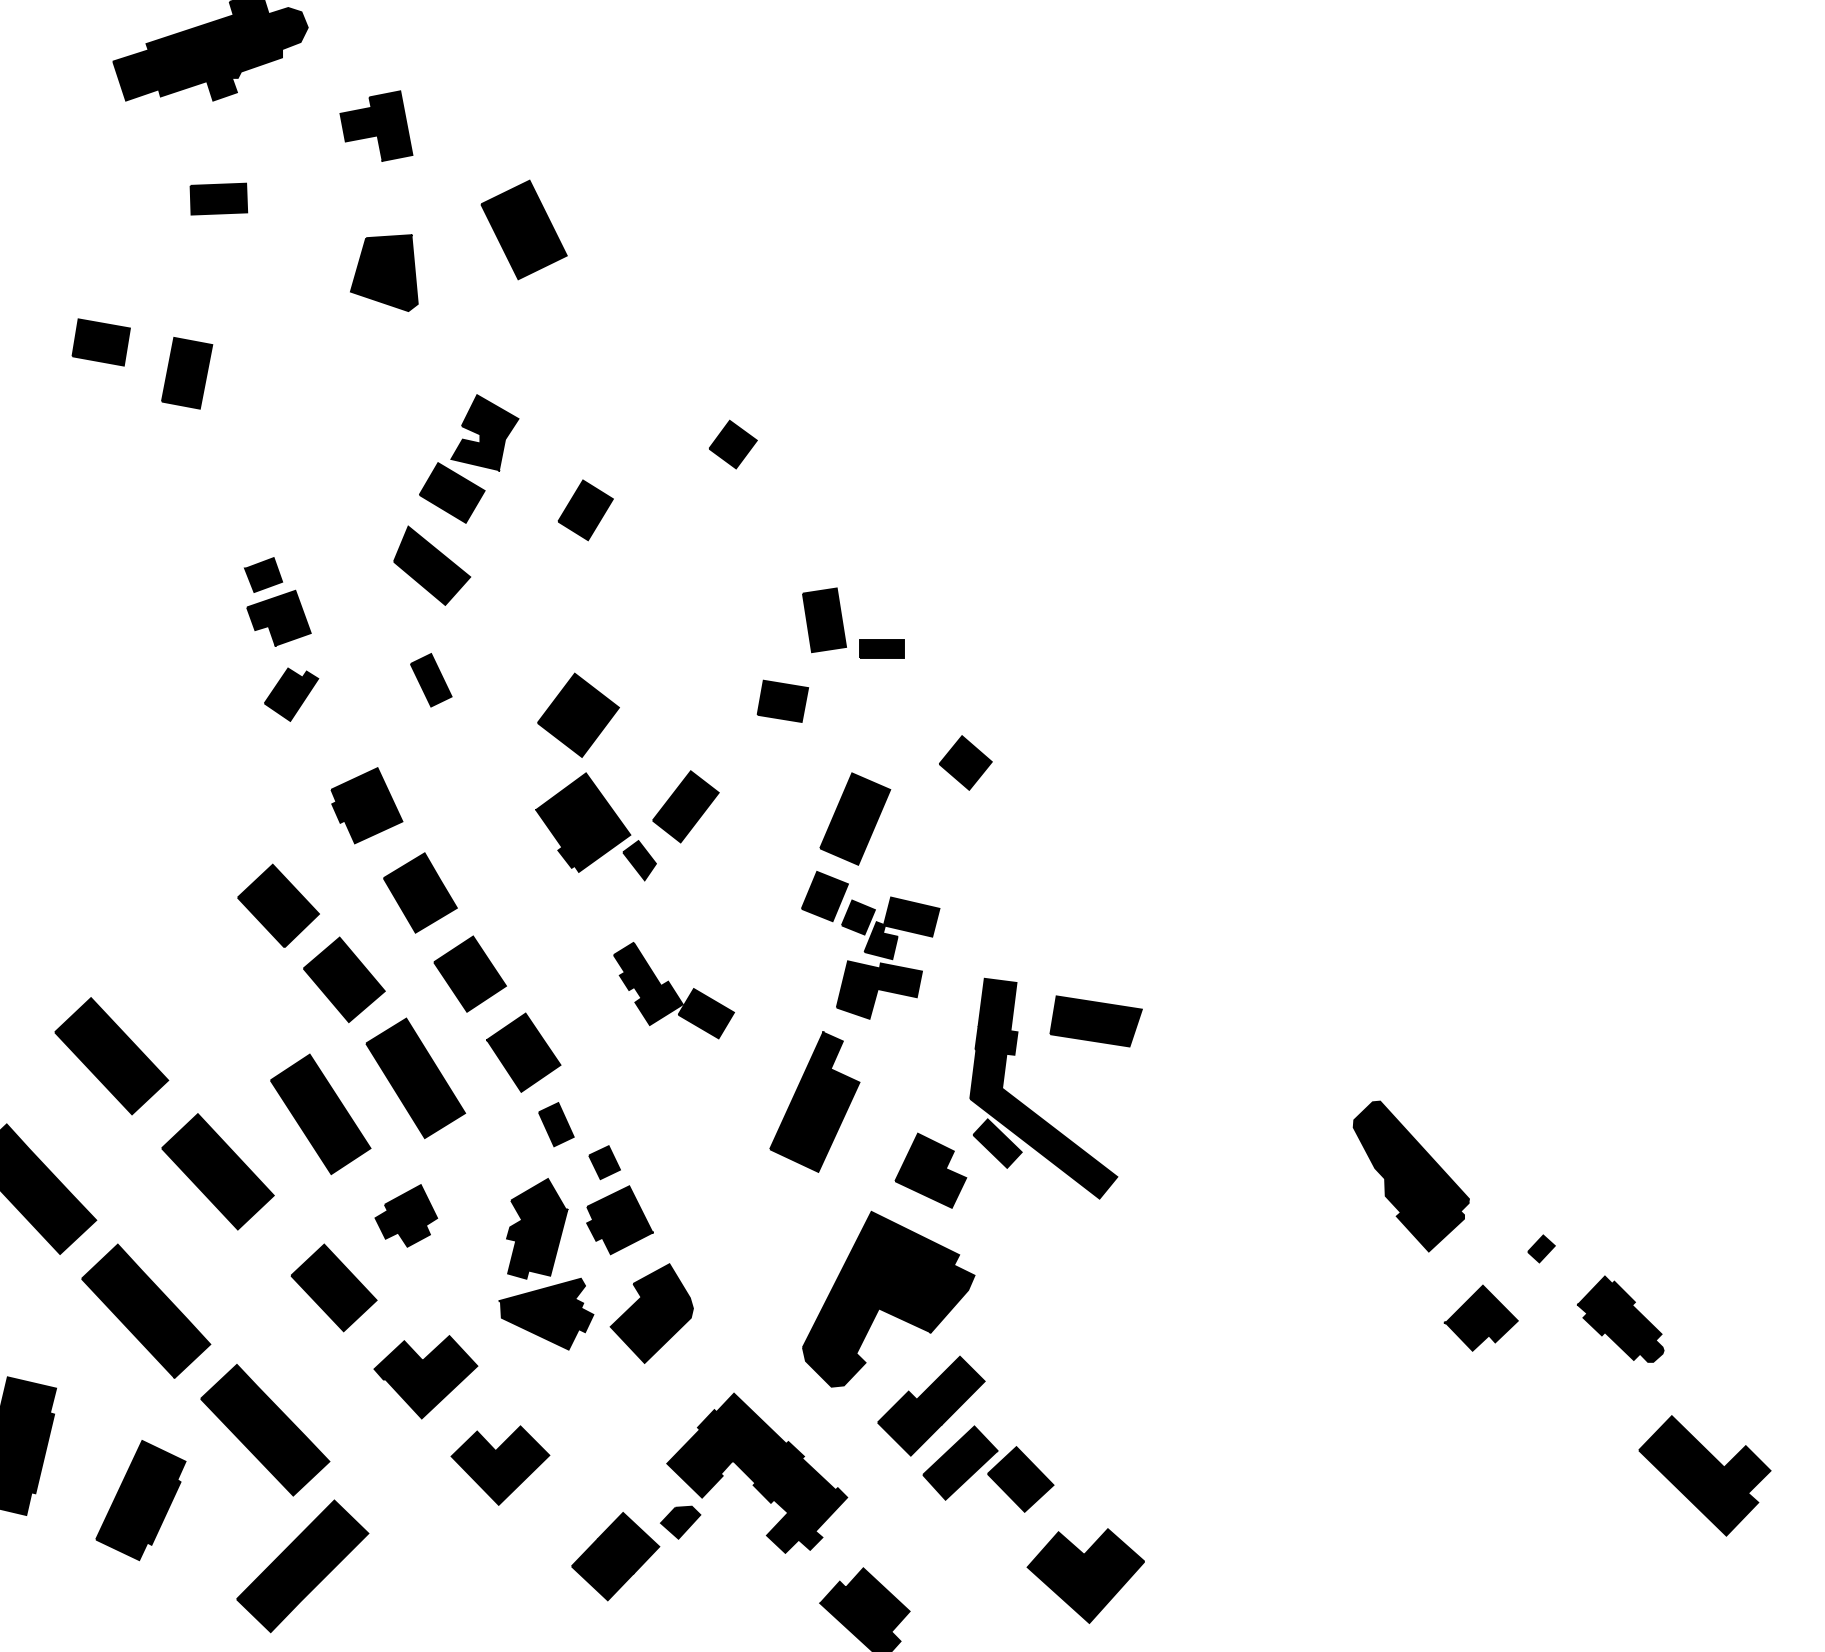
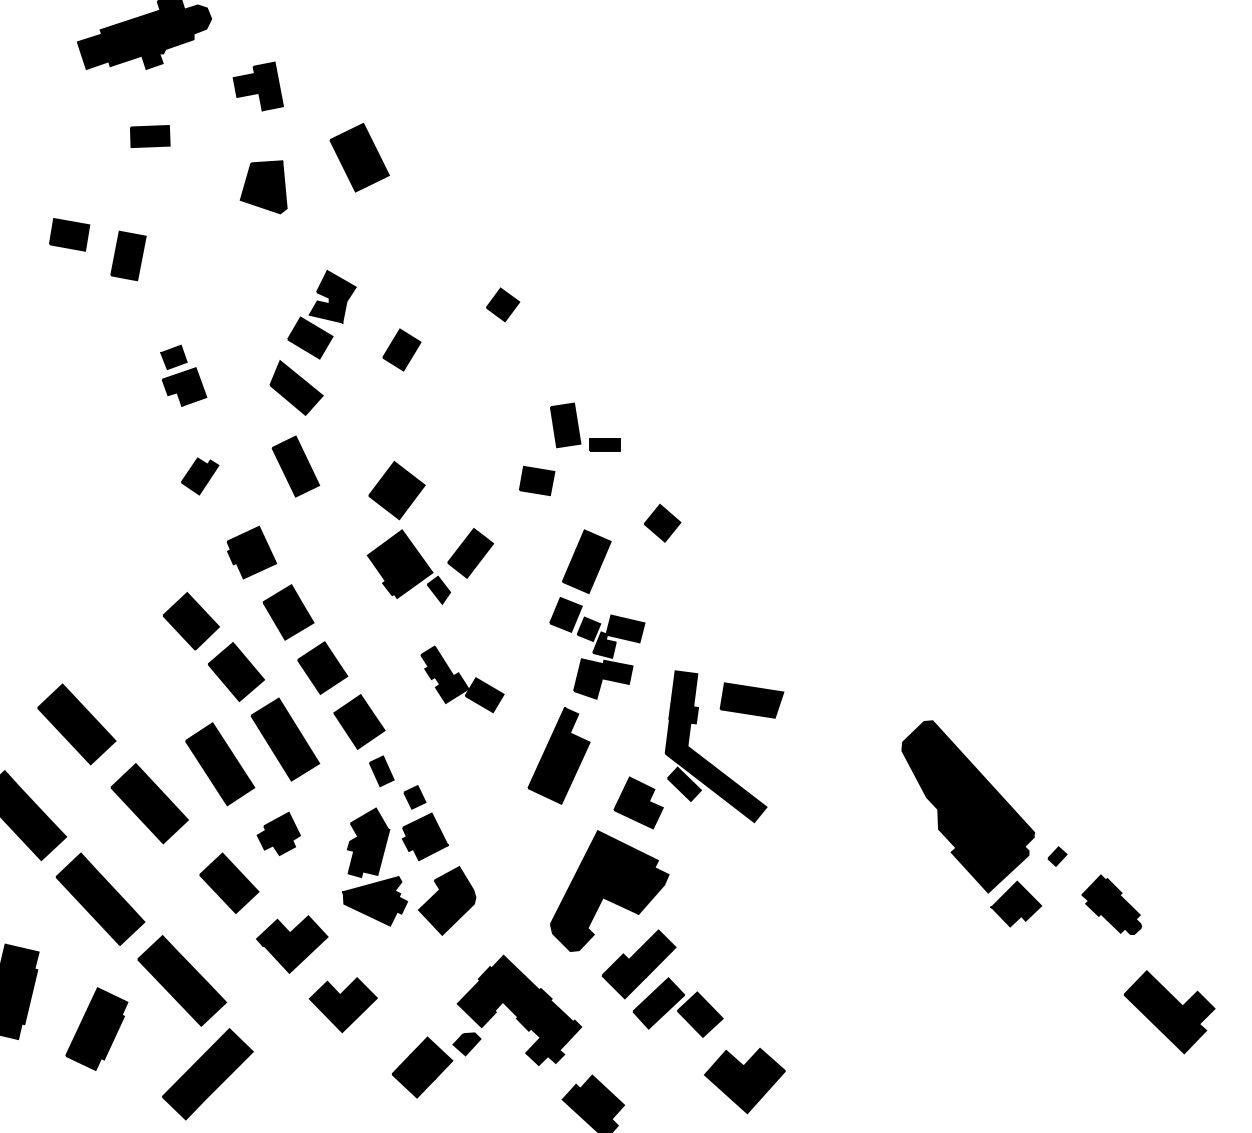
part: (277, 601) -> (183, 375), moved
part: (430, 680) -> (295, 466), size x1.67
part: (1410, 1175) -> (967, 806), size x1.67

